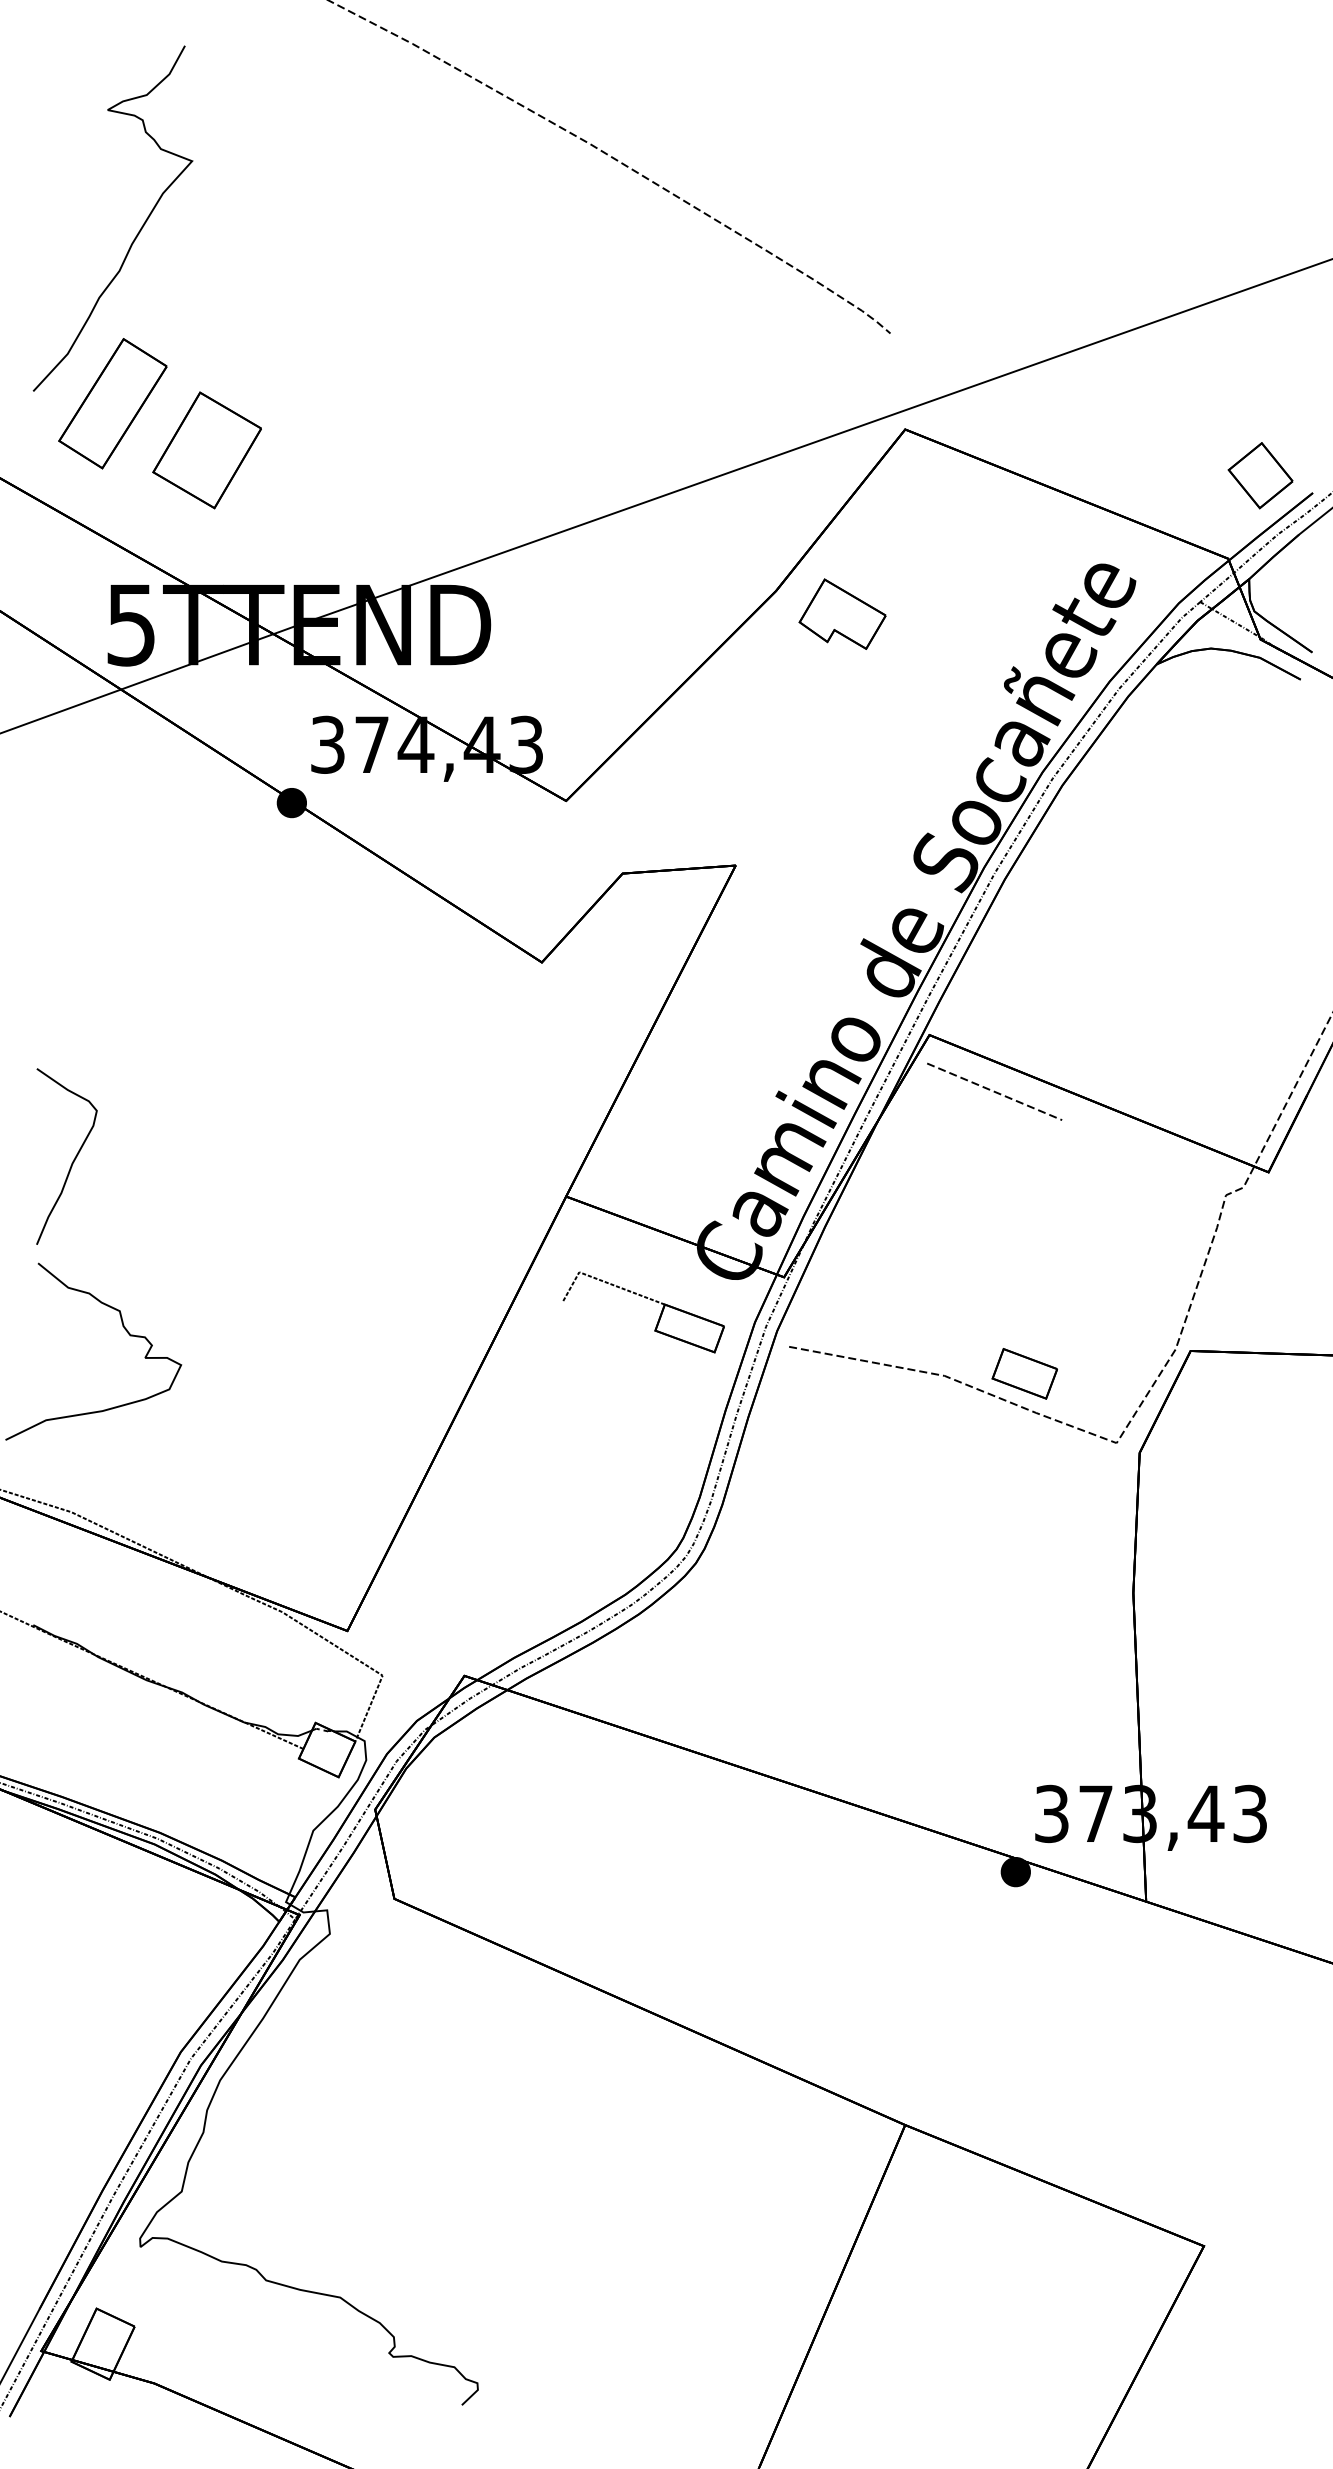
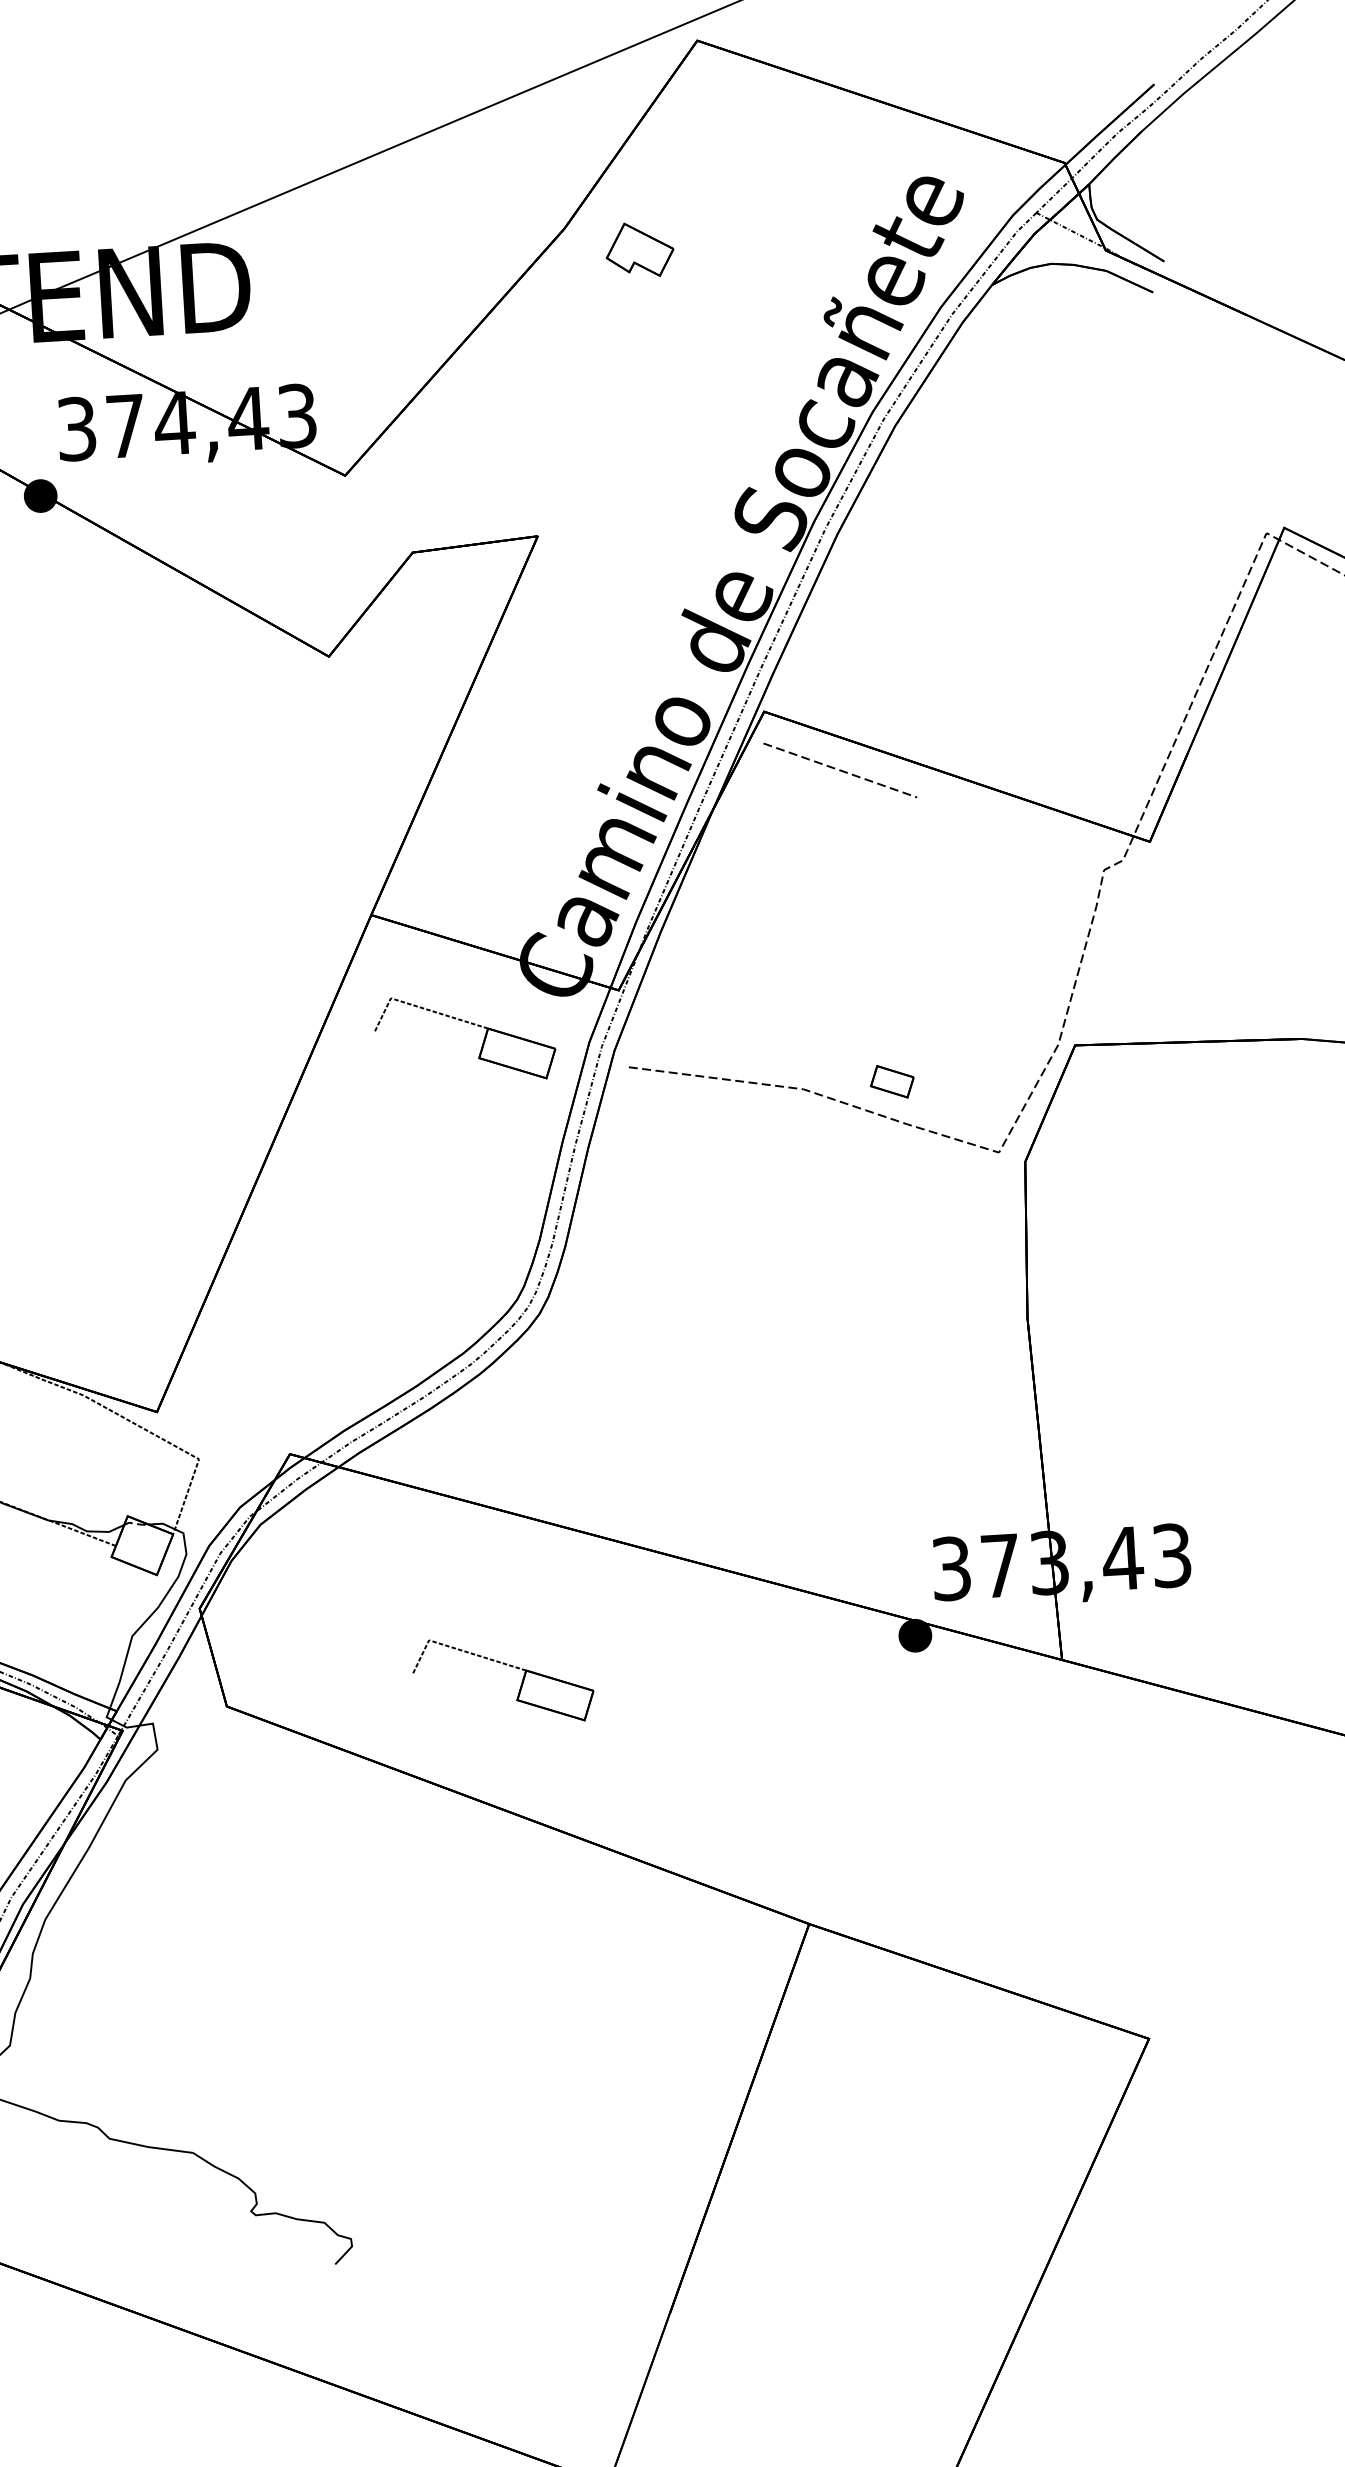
part: (1260, 475) -> (1094, 68), removed
part: (842, 613) -> (639, 249), size x0.7
part: (1024, 1373) -> (892, 1081), size x0.6
part: (650, 1878) -> (509, 1666), added

